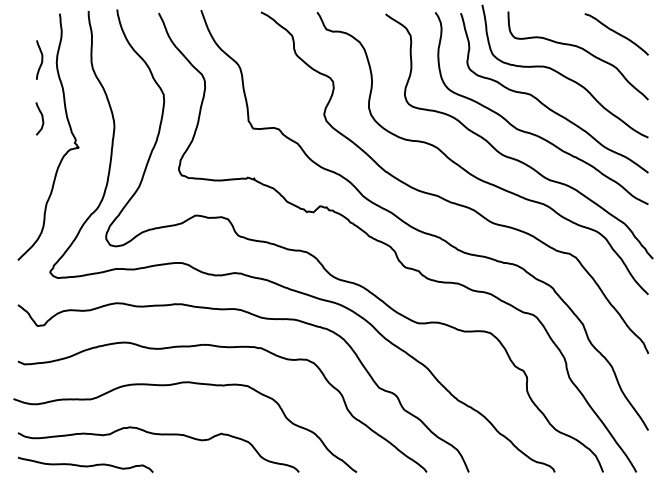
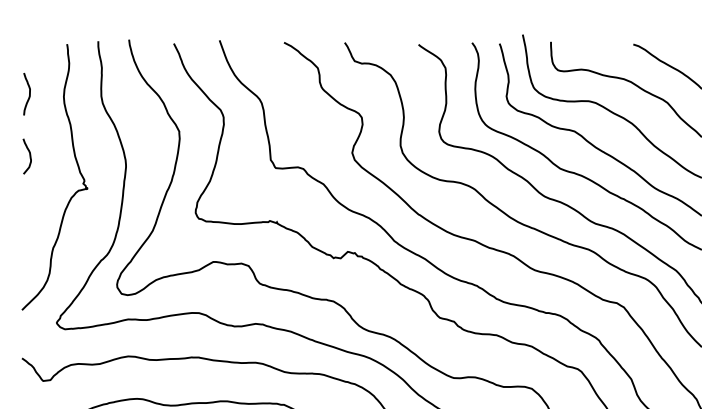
curve: (41, 59) -> (29, 93), moved
curve: (41, 118) -> (29, 156), moved

